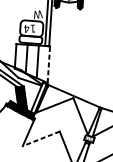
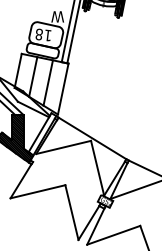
text: (26, 28) -> (39, 34), 14 -> 18
line: (49, 64) -> (63, 88), dashed -> solid
line: (40, 138) -> (37, 191), dashed -> solid

